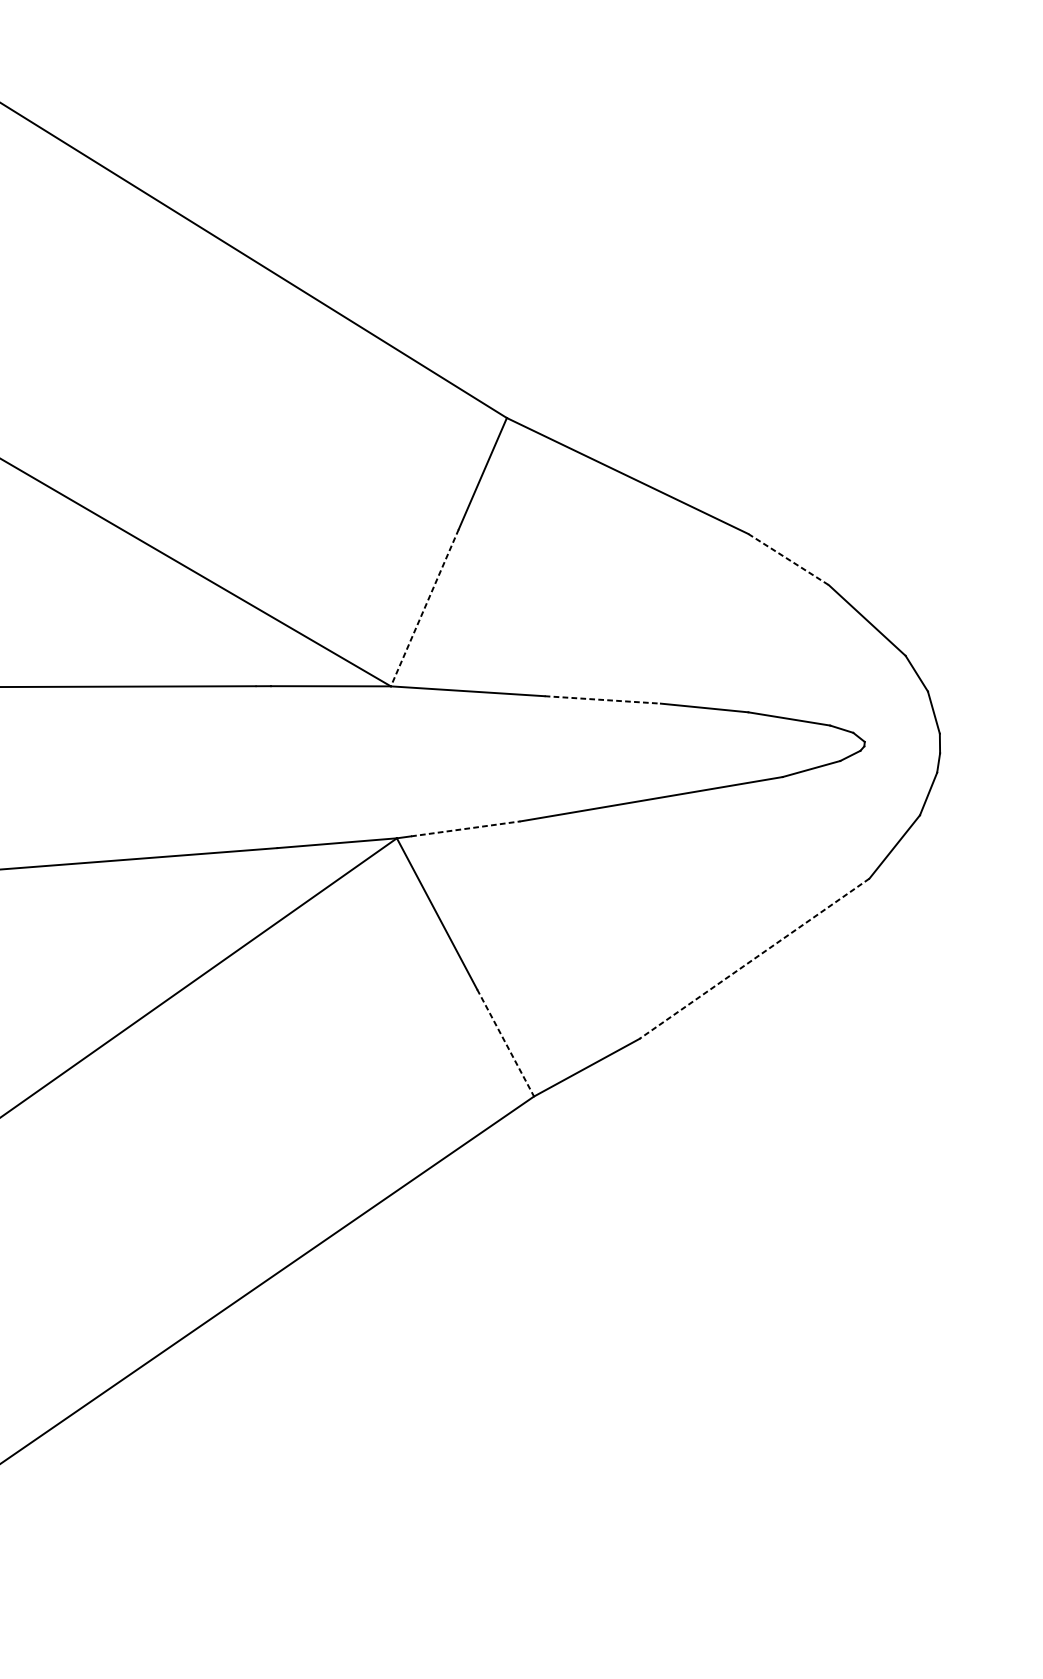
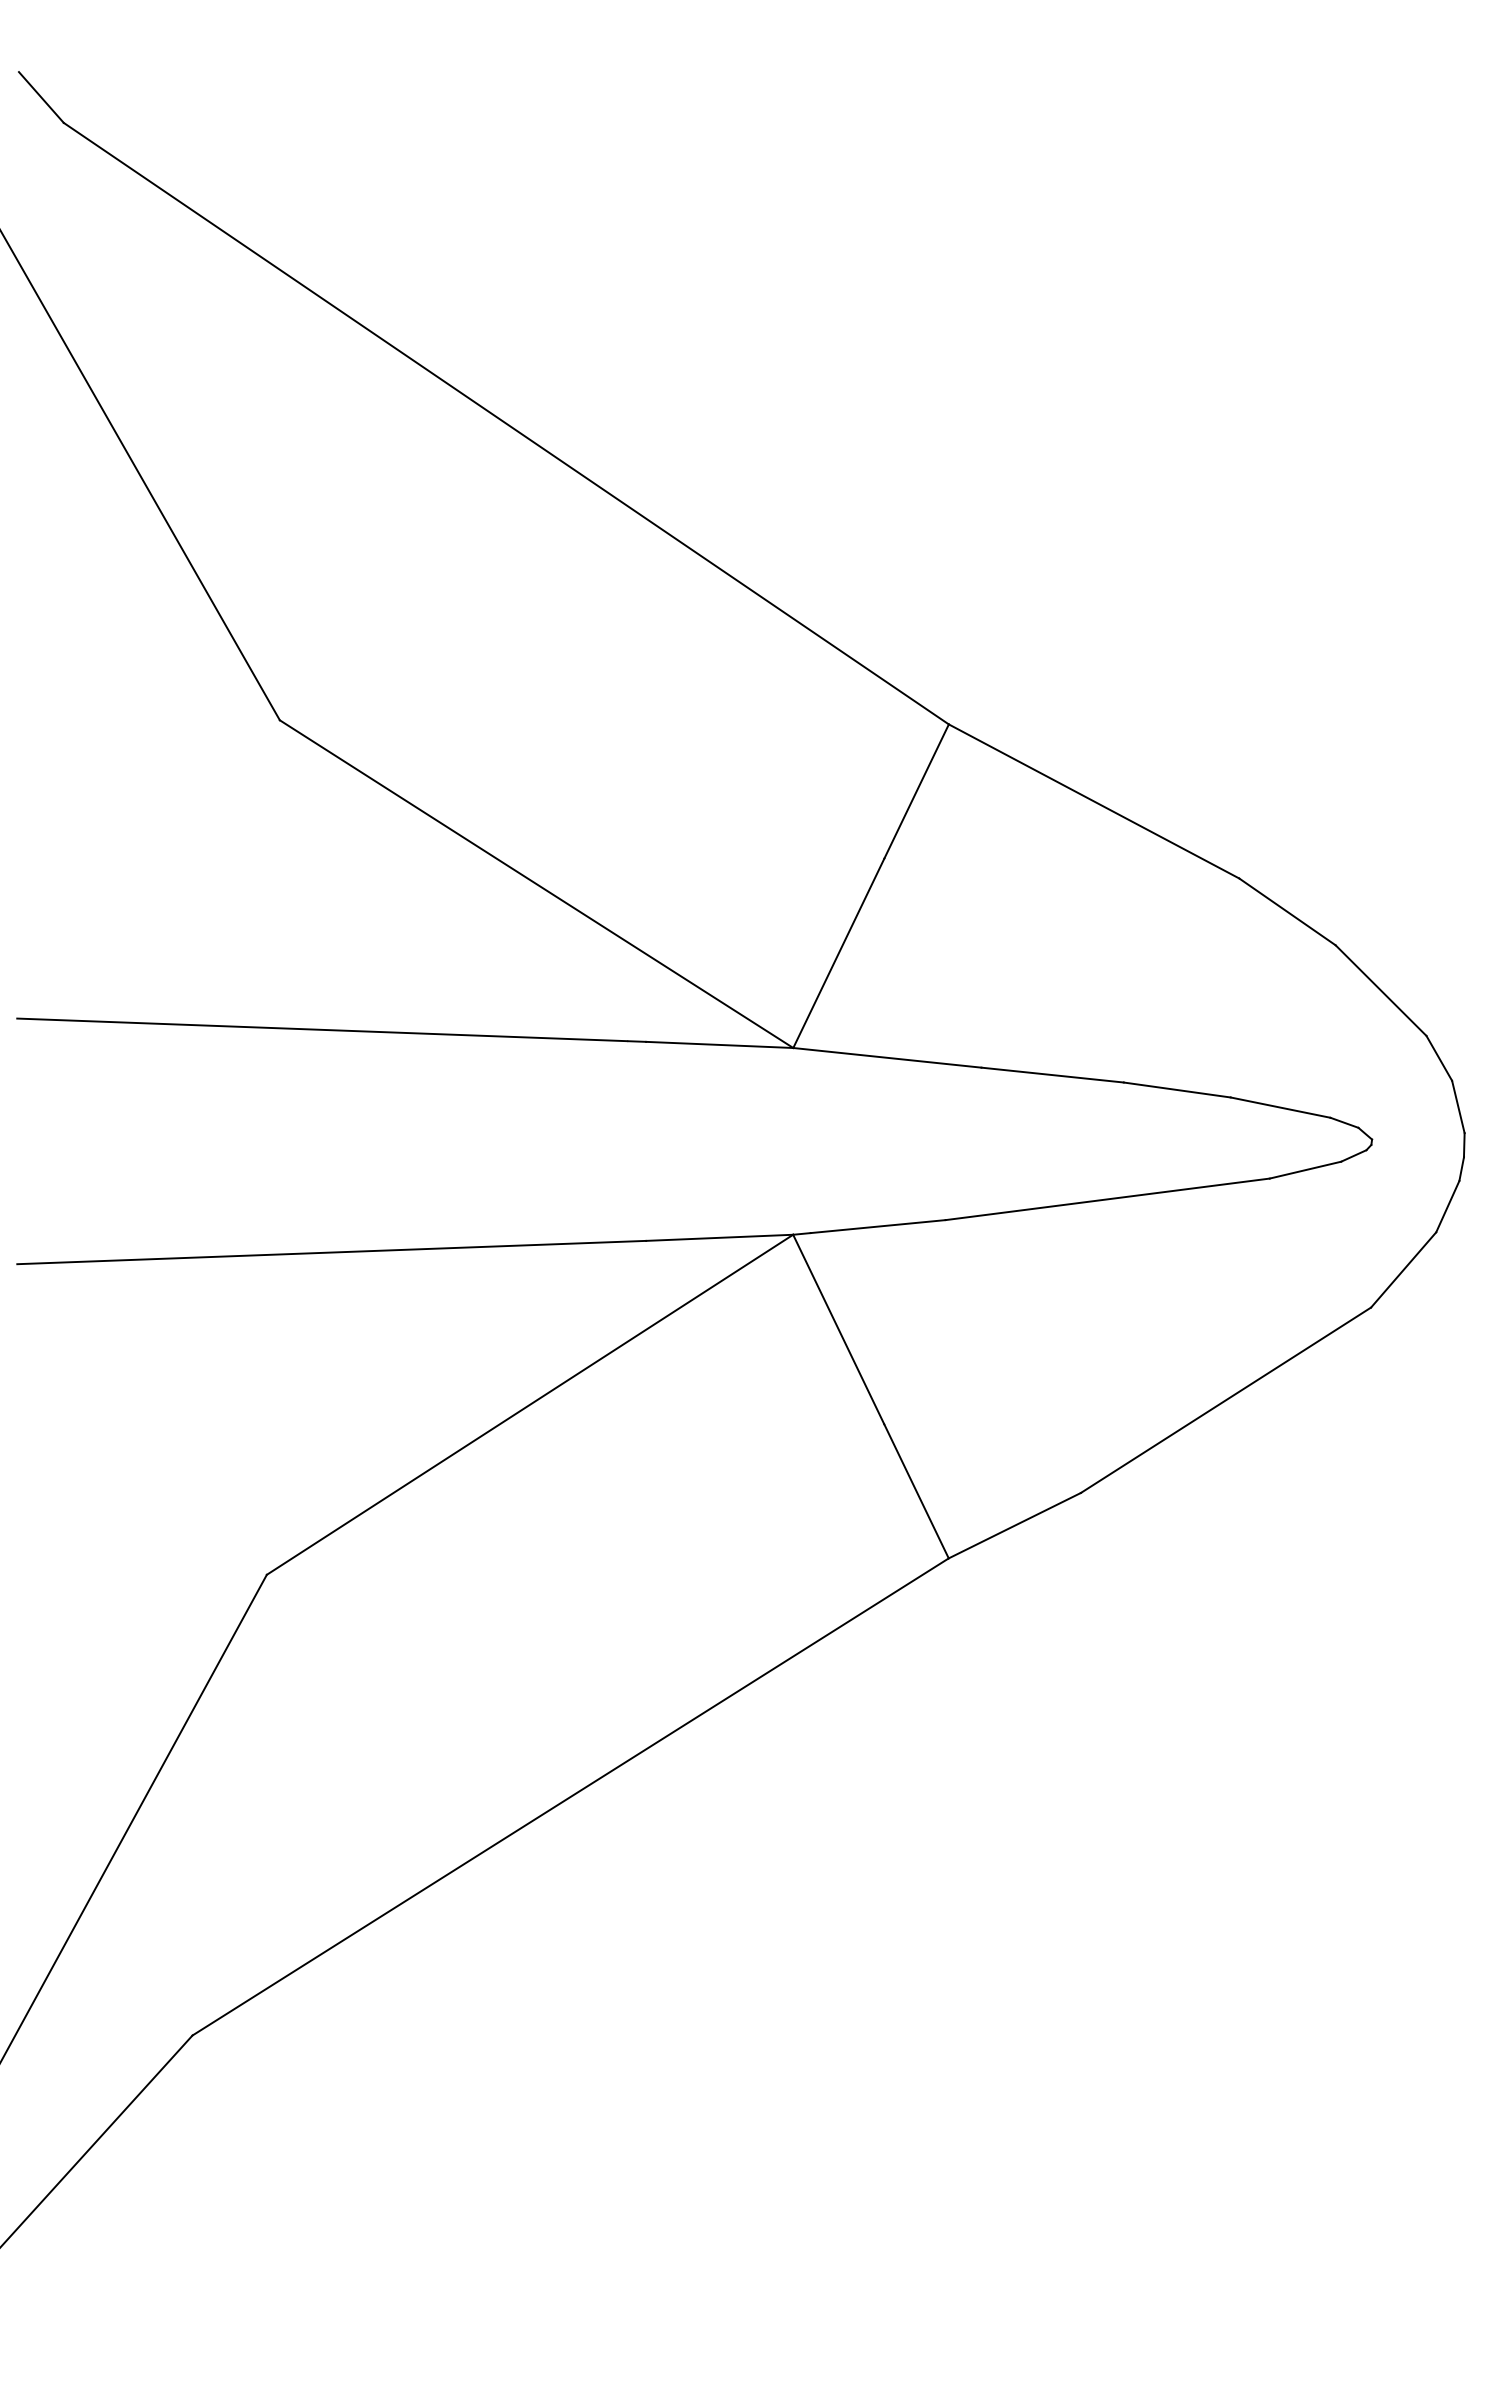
line: (788, 559) -> (1287, 911), dashed -> solid
line: (424, 608) -> (838, 953), dashed -> solid
line: (602, 700) -> (1052, 1075), dashed -> solid
line: (466, 828) -> (878, 1226), dashed -> solid
line: (754, 959) -> (1225, 1400), dashed -> solid
line: (505, 1043) -> (916, 1491), dashed -> solid

